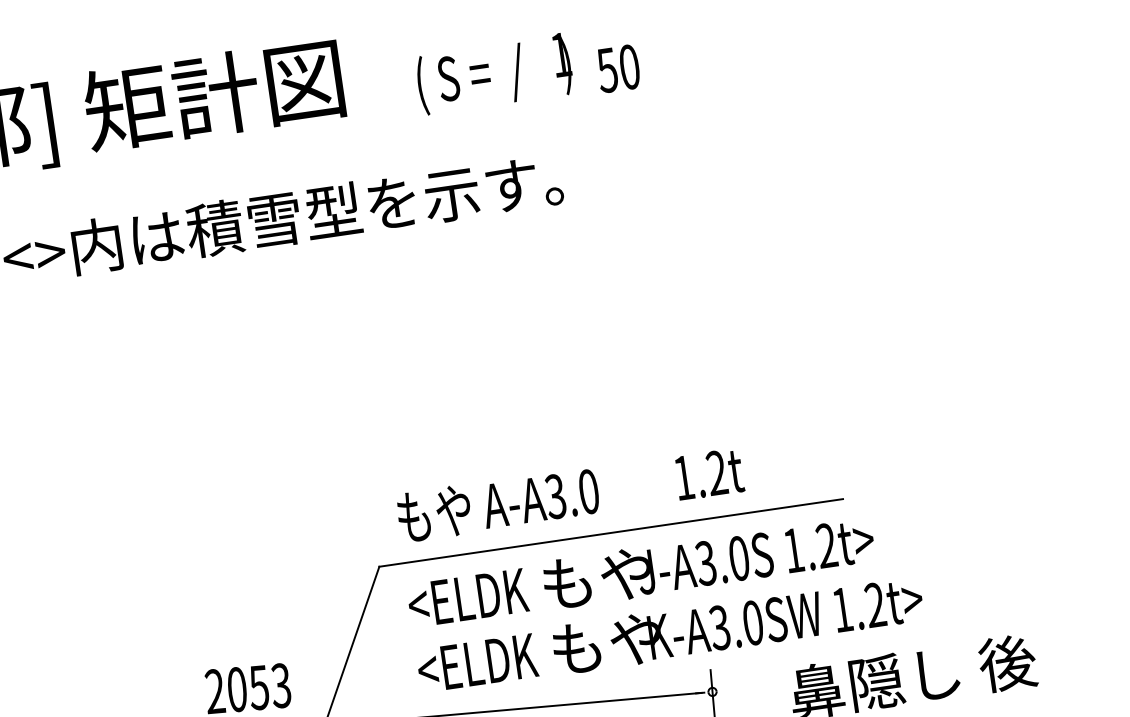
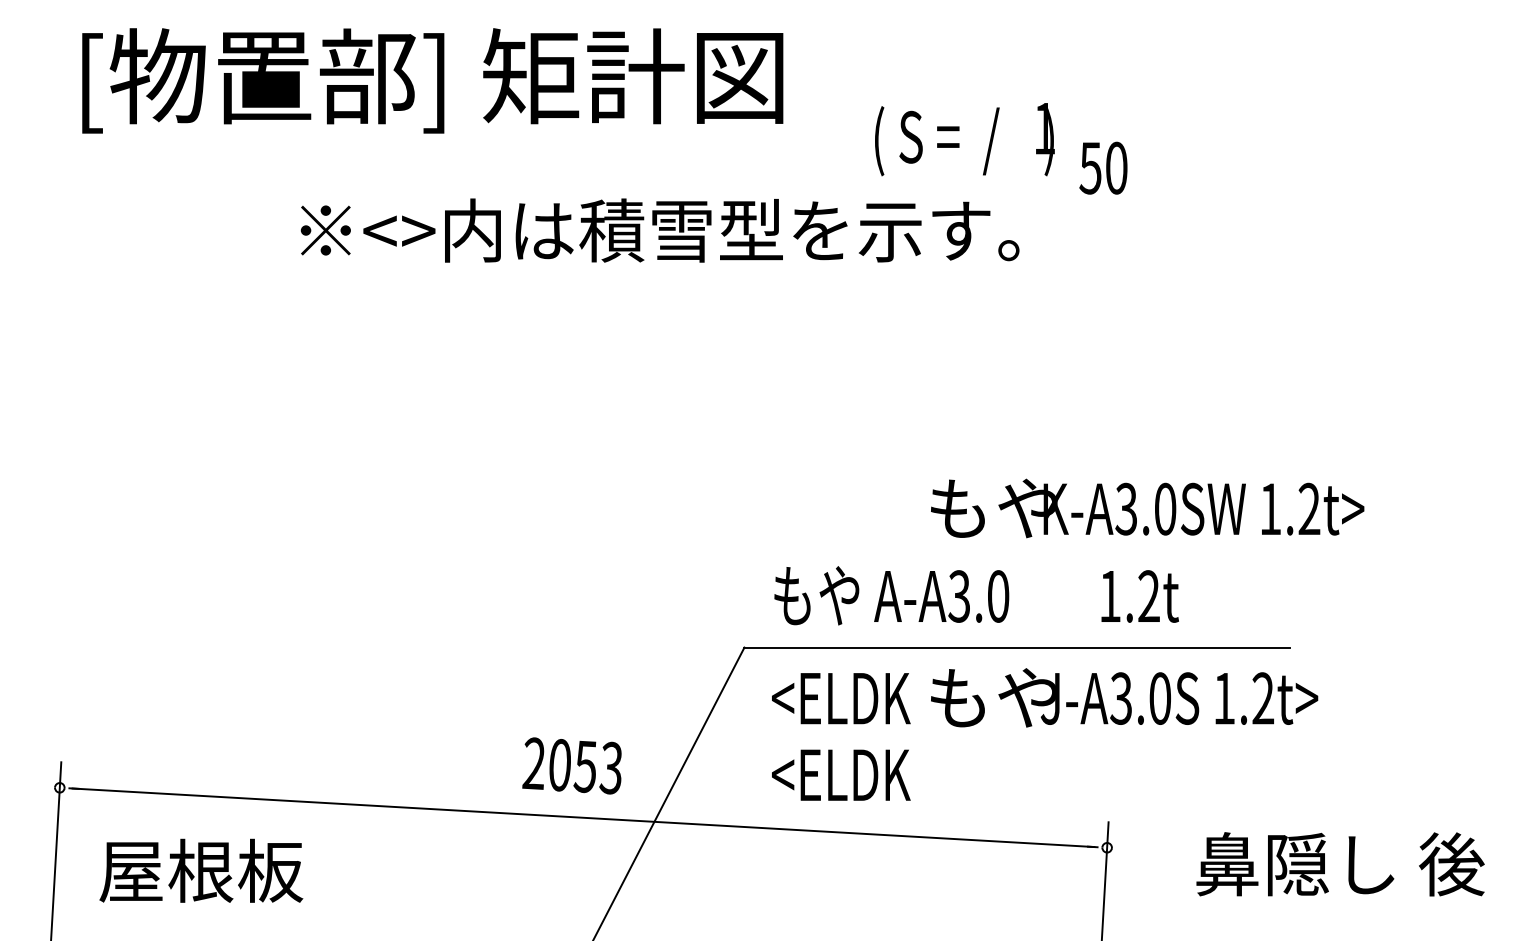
text: (618, 68) -> (1103, 167), moved
text: (494, 74) -> (964, 139), moved
text: (737, 624) -> (1147, 508), moved

